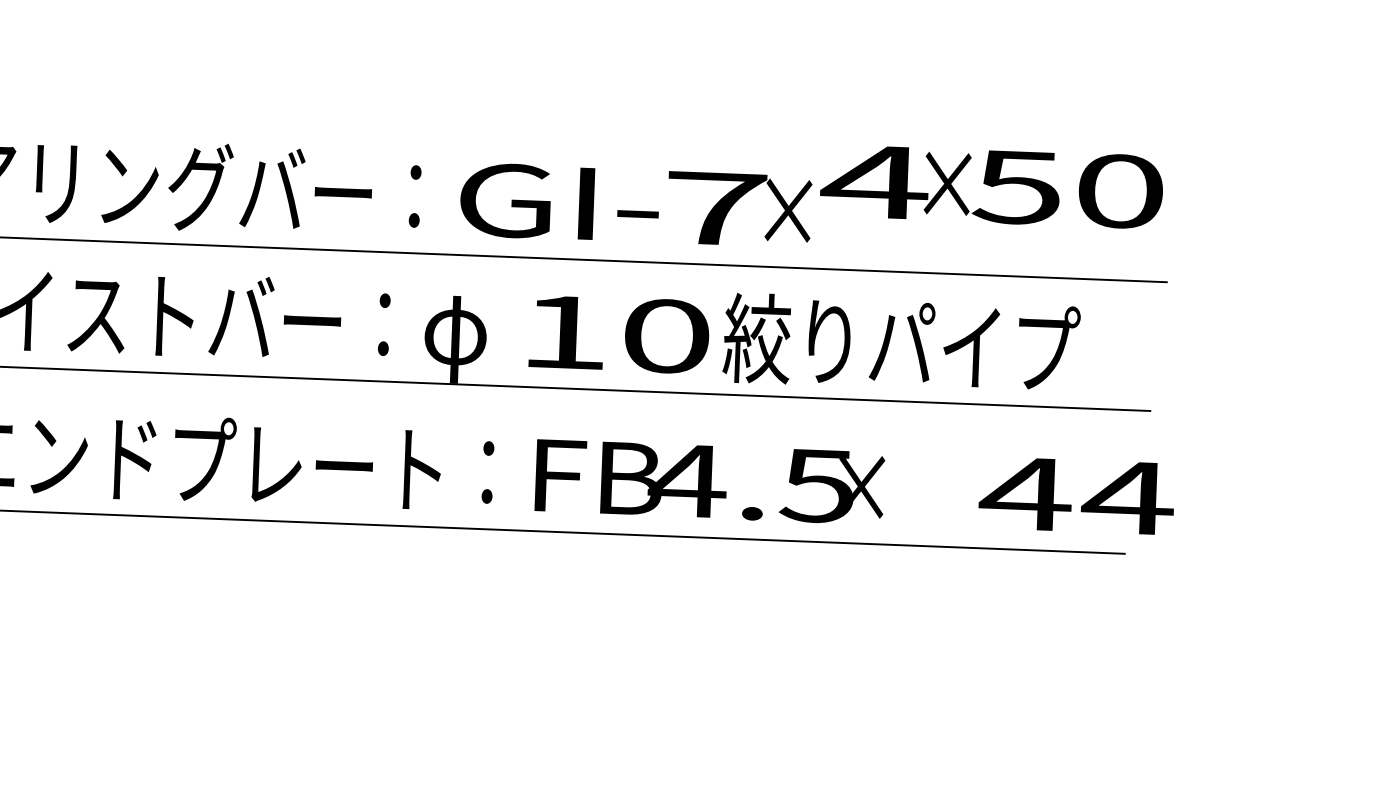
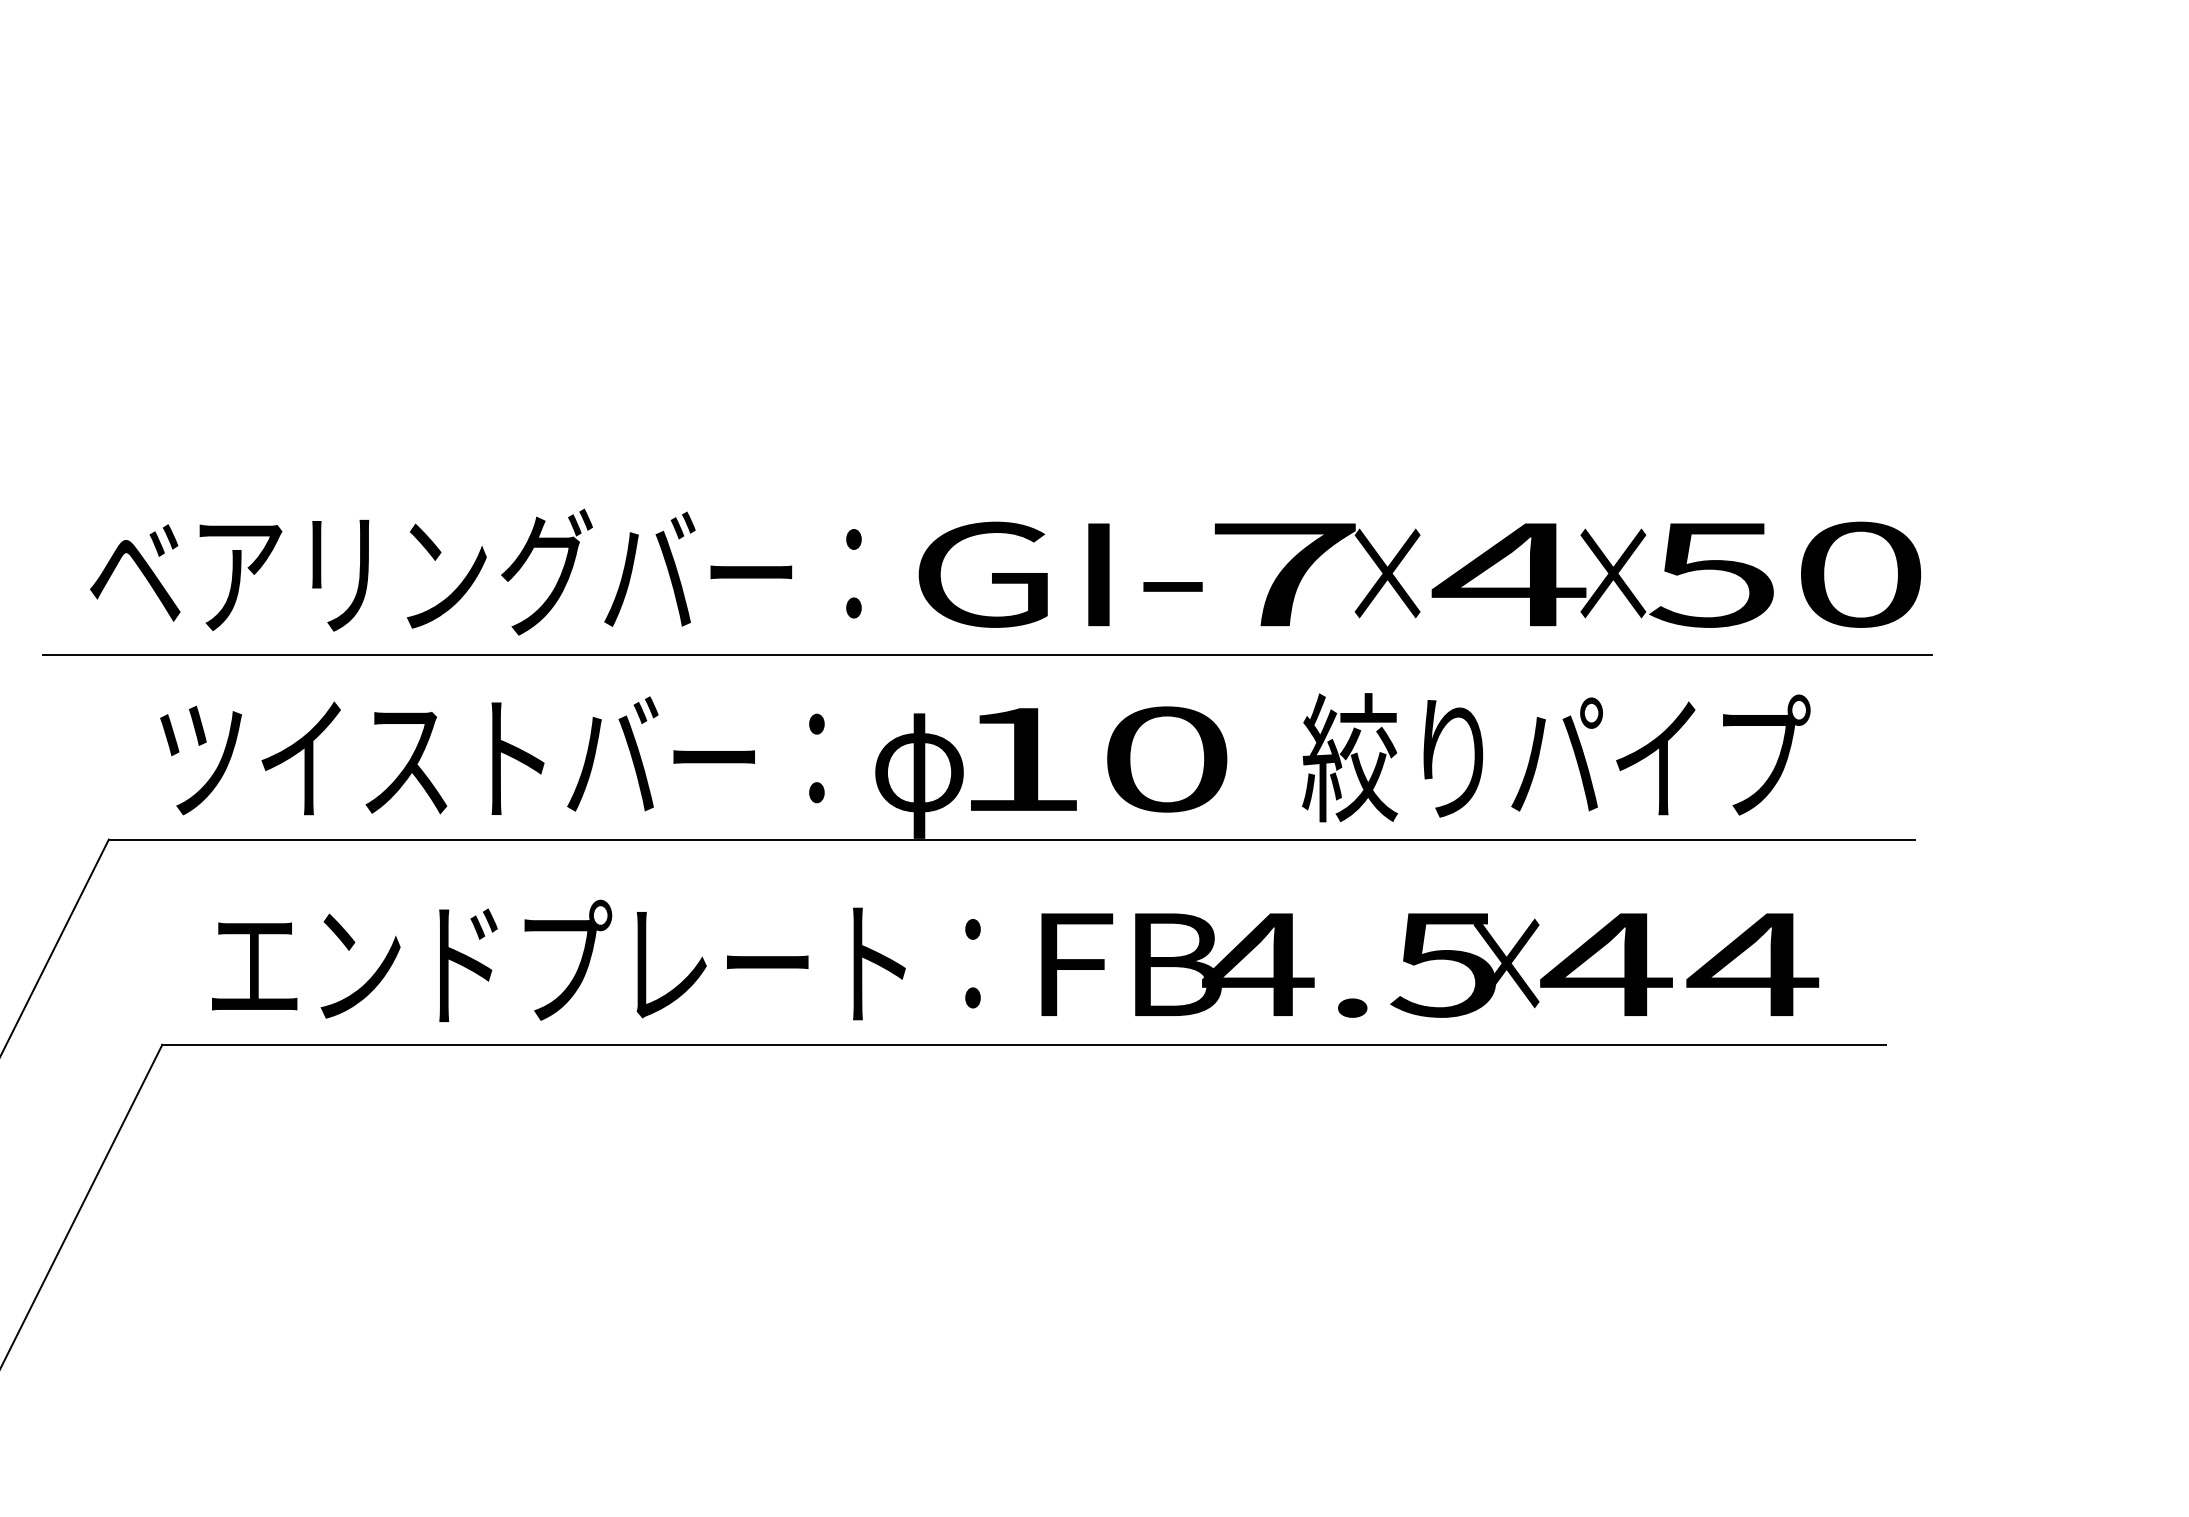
text: (991, 186) -> (1676, 574), moved
text: (619, 334) -> (1099, 759), moved
text: (1076, 495) -> (1679, 964), moved

